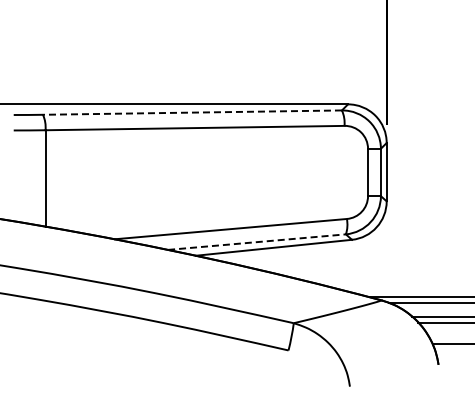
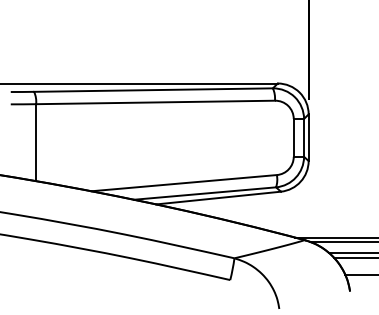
line: (191, 112) -> (152, 90), dashed -> solid
line: (257, 242) -> (205, 193), dashed -> solid

